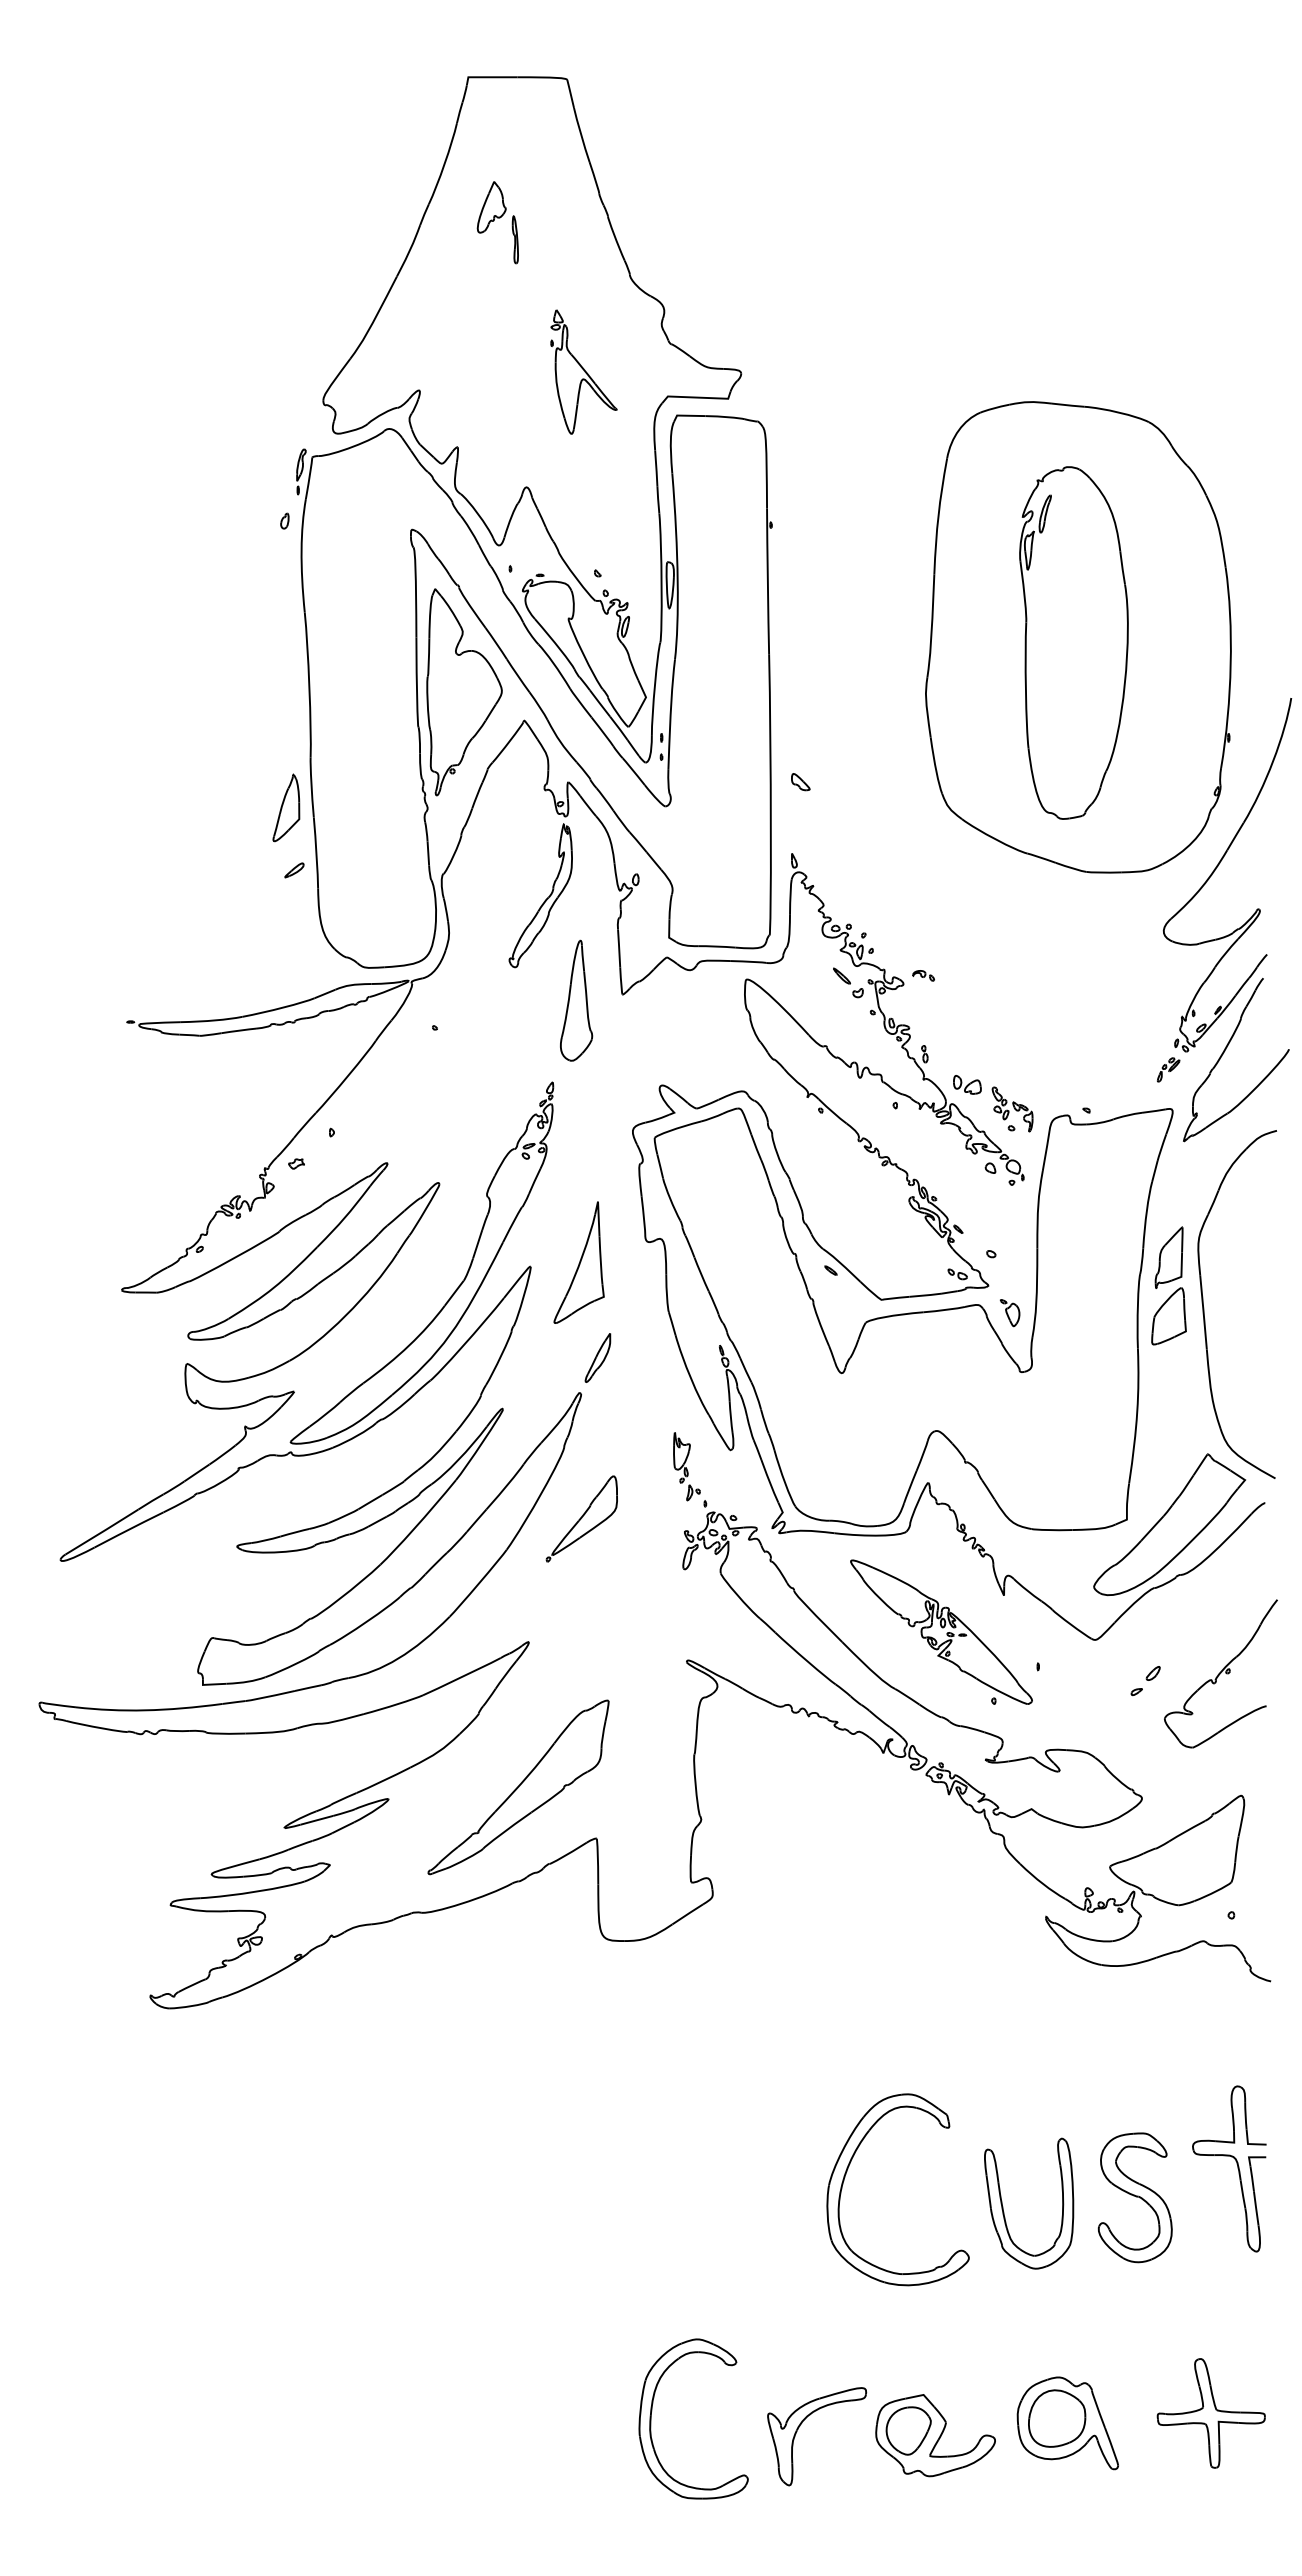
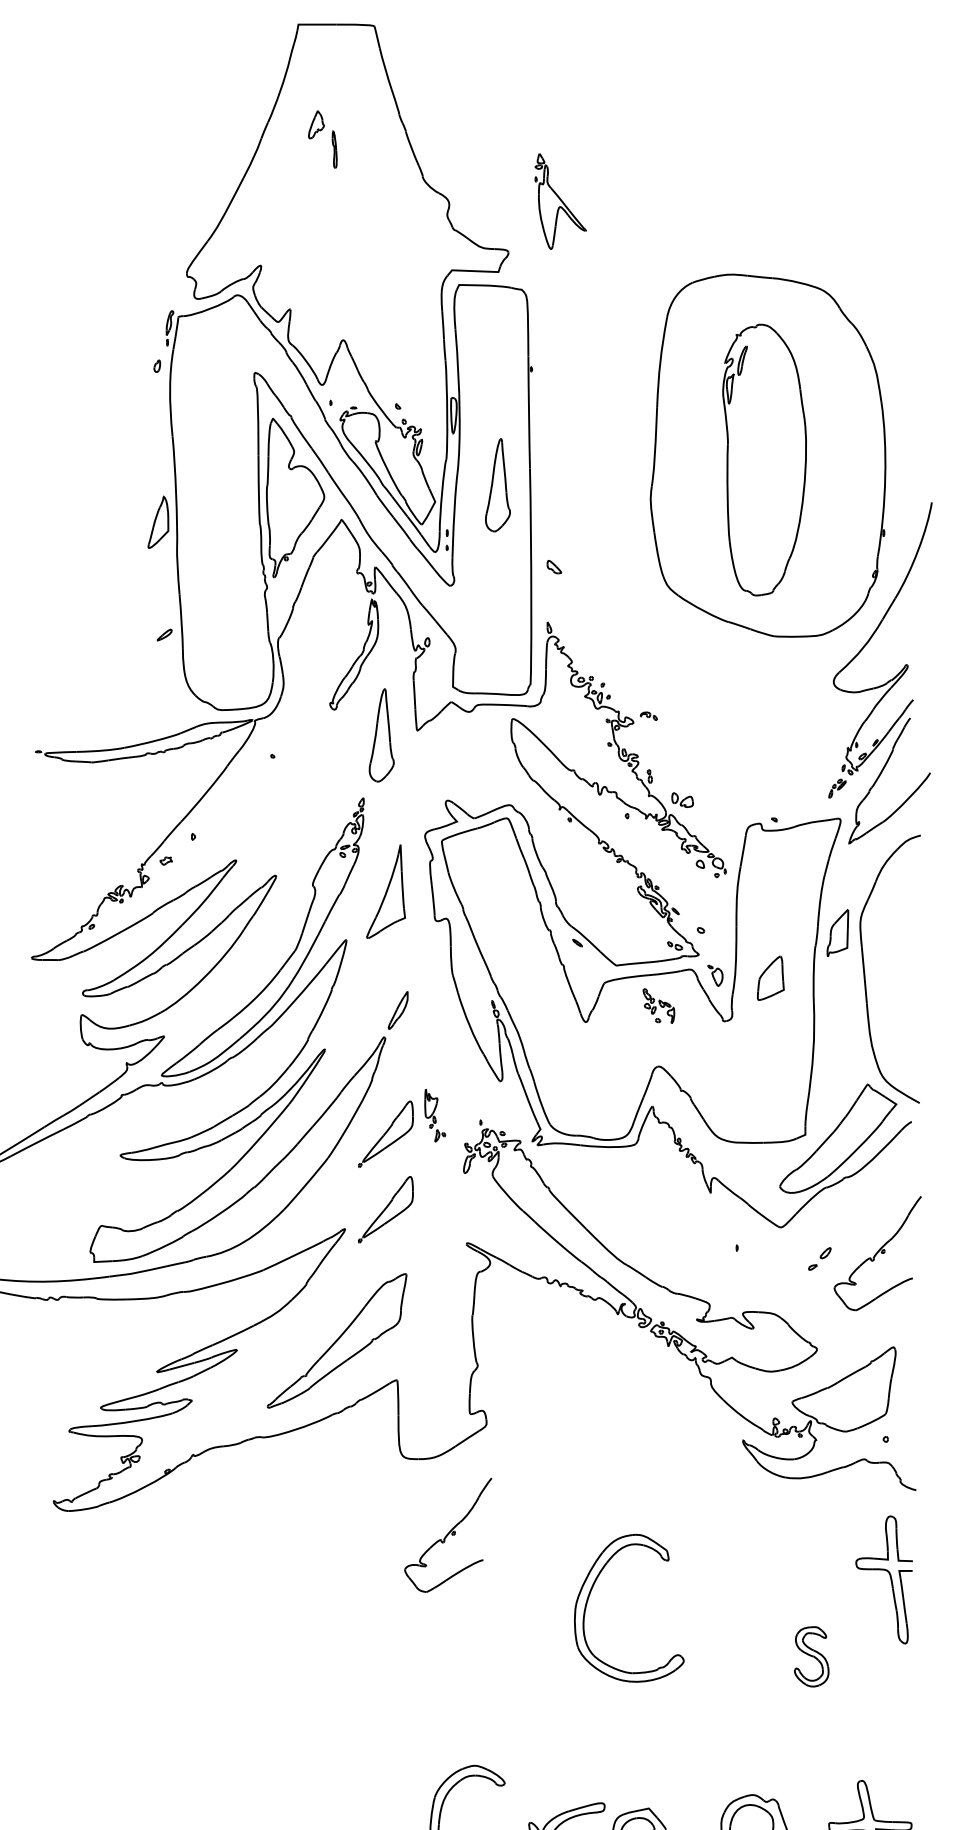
part: (491, 207) -> (316, 124), size x0.7
part: (583, 371) -> (560, 201), moved
part: (727, 675) -> (497, 485), added
part: (286, 807) -> (158, 522), moved
part: (848, 982) -> (591, 721), removed
part: (1012, 1109) -> (658, 1006), moved
part: (578, 1262) -> (385, 891), moved
part: (1168, 1316) -> (770, 978), moved
part: (686, 1466) -> (434, 1115), moved
part: (581, 1616) -> (385, 1209), added
part: (941, 1631) -> (662, 1220), removed
part: (662, 2039) -> (447, 1534), added
part: (1237, 2168) -> (890, 1579), moved
part: (848, 2169) -> (591, 1592), moved
part: (1134, 2197) -> (811, 1656), size x0.6
part: (1003, 2206) -> (710, 1663), removed

